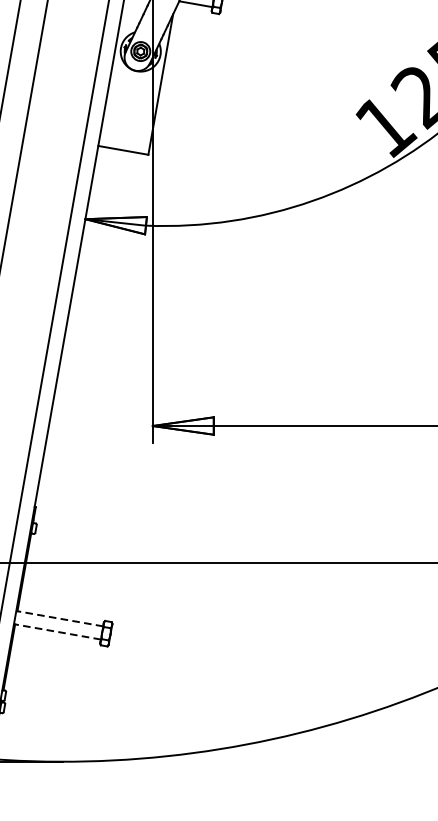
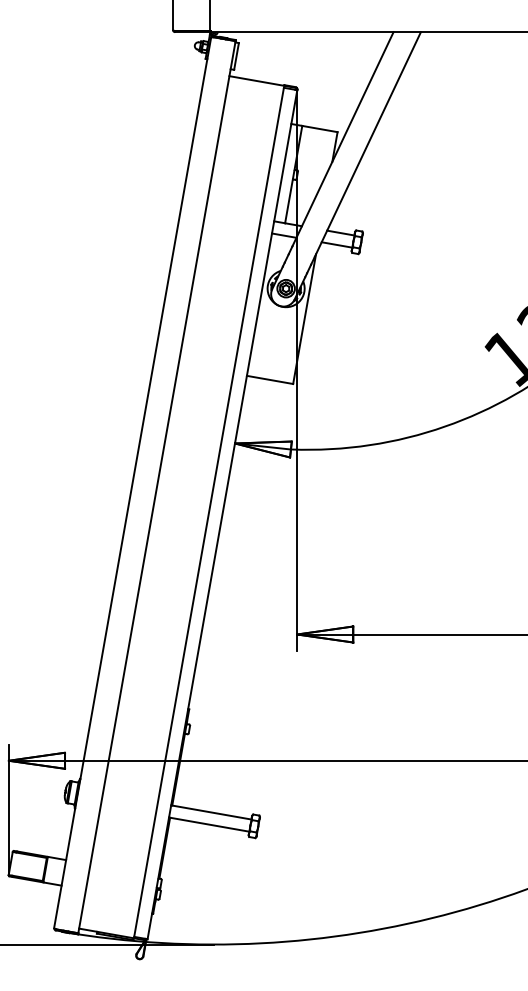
line: (59, 618) -> (211, 812), dashed -> solid
line: (57, 631) -> (209, 824), dashed -> solid

